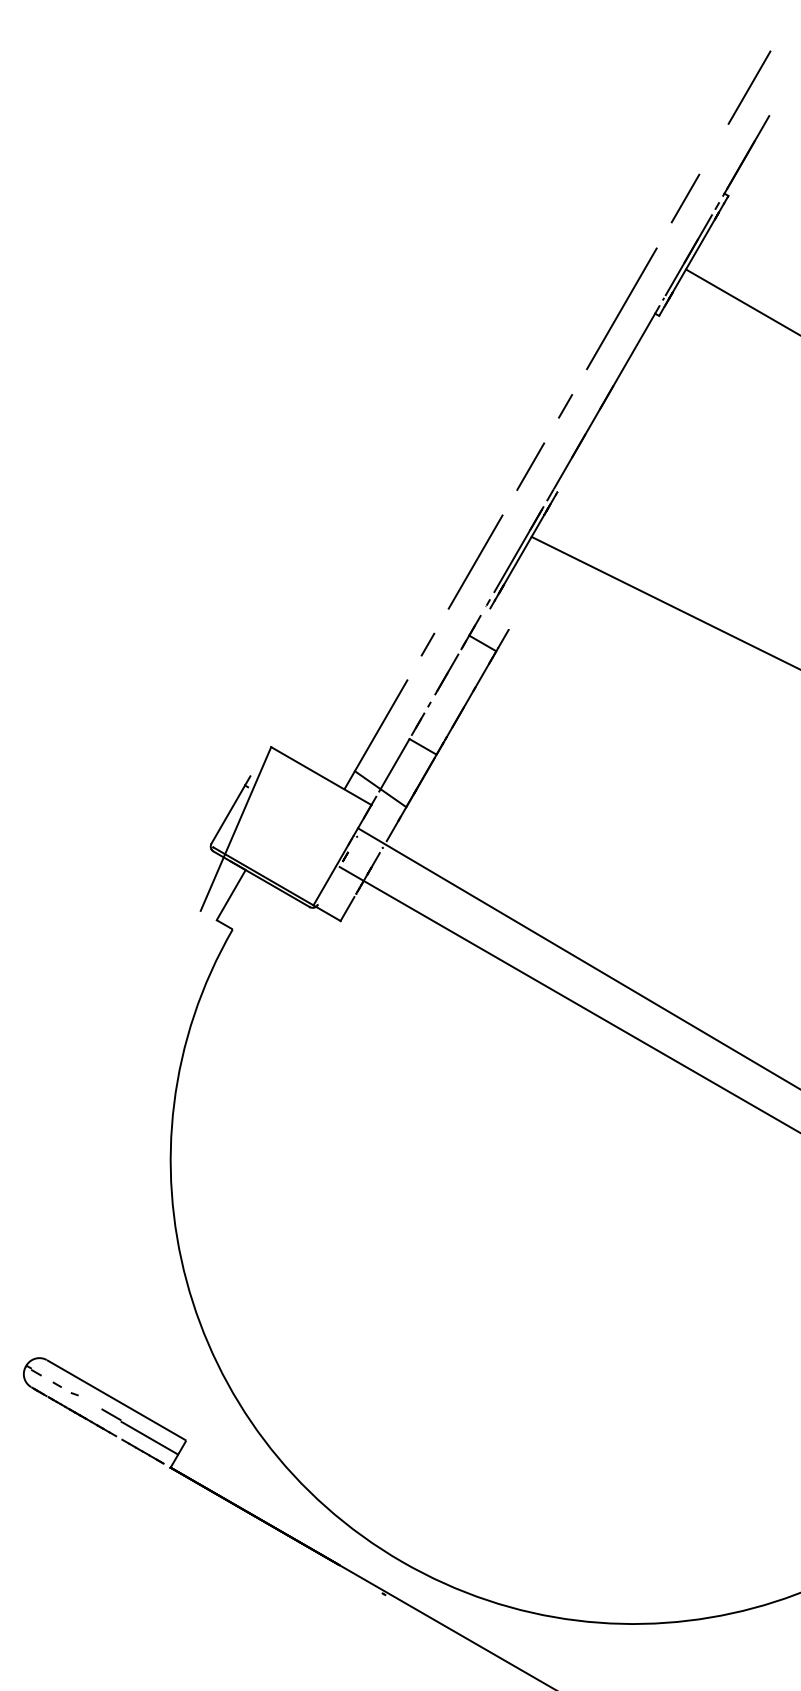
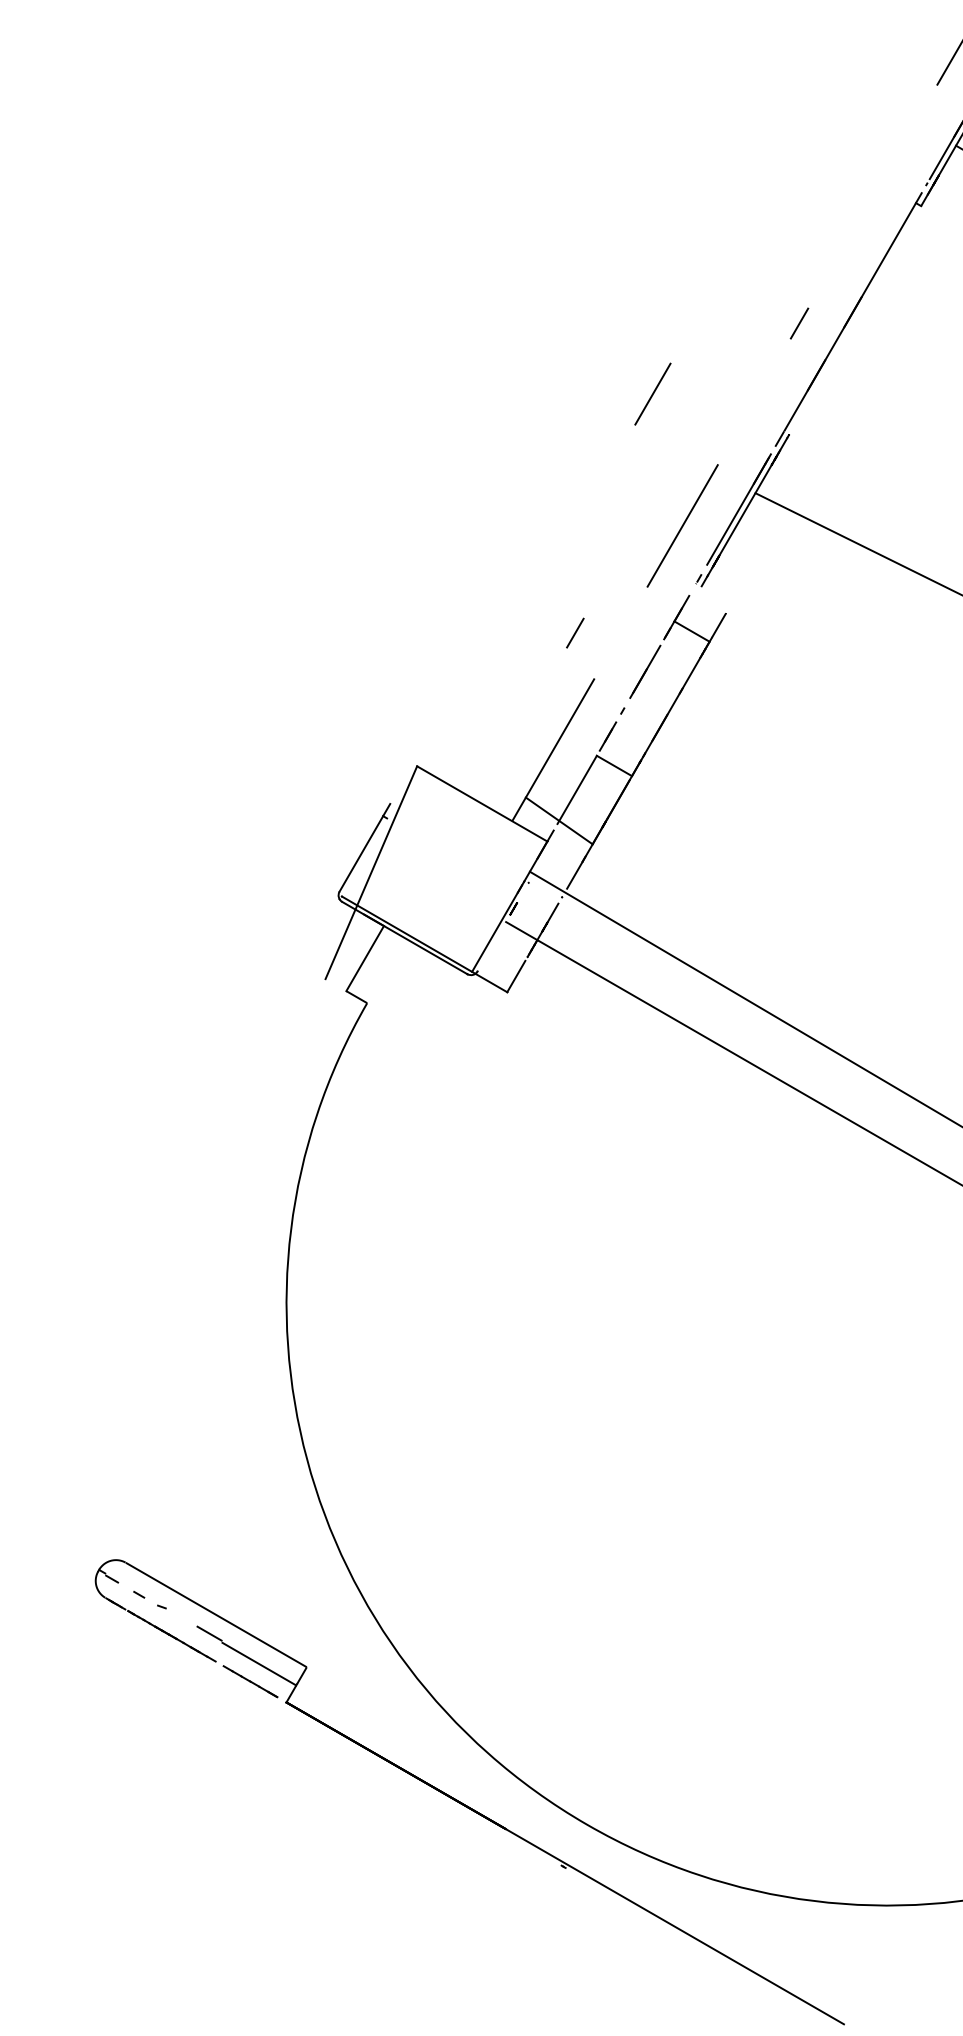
line: (621, 308) -> (872, 196), removed
line: (530, 466) -> (652, 393), moved
line: (427, 644) -> (574, 632), moved

